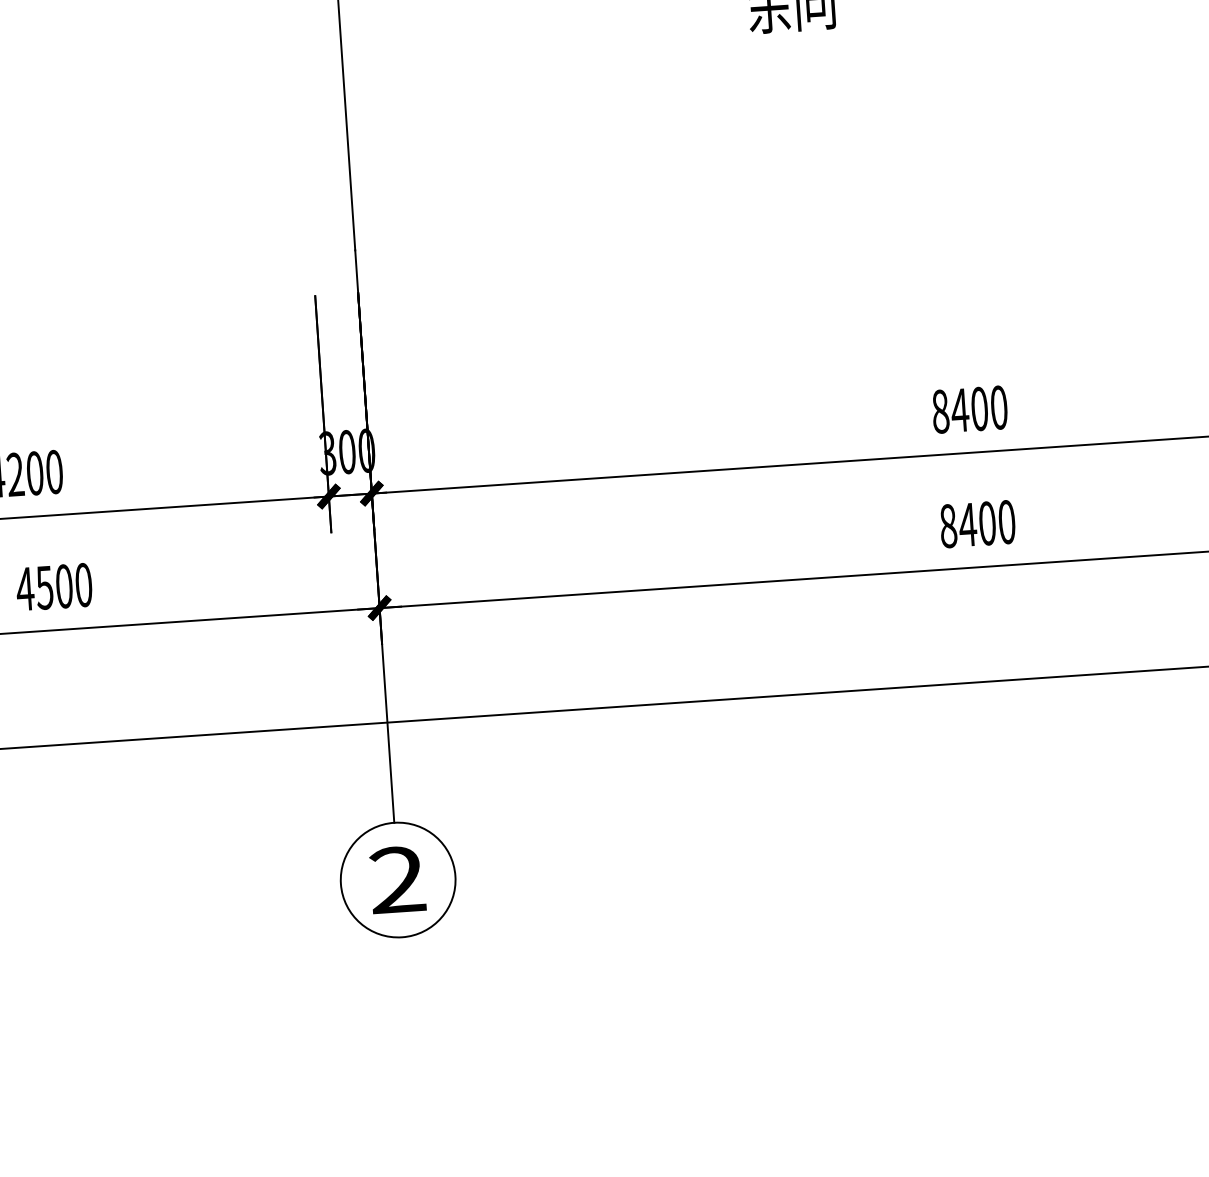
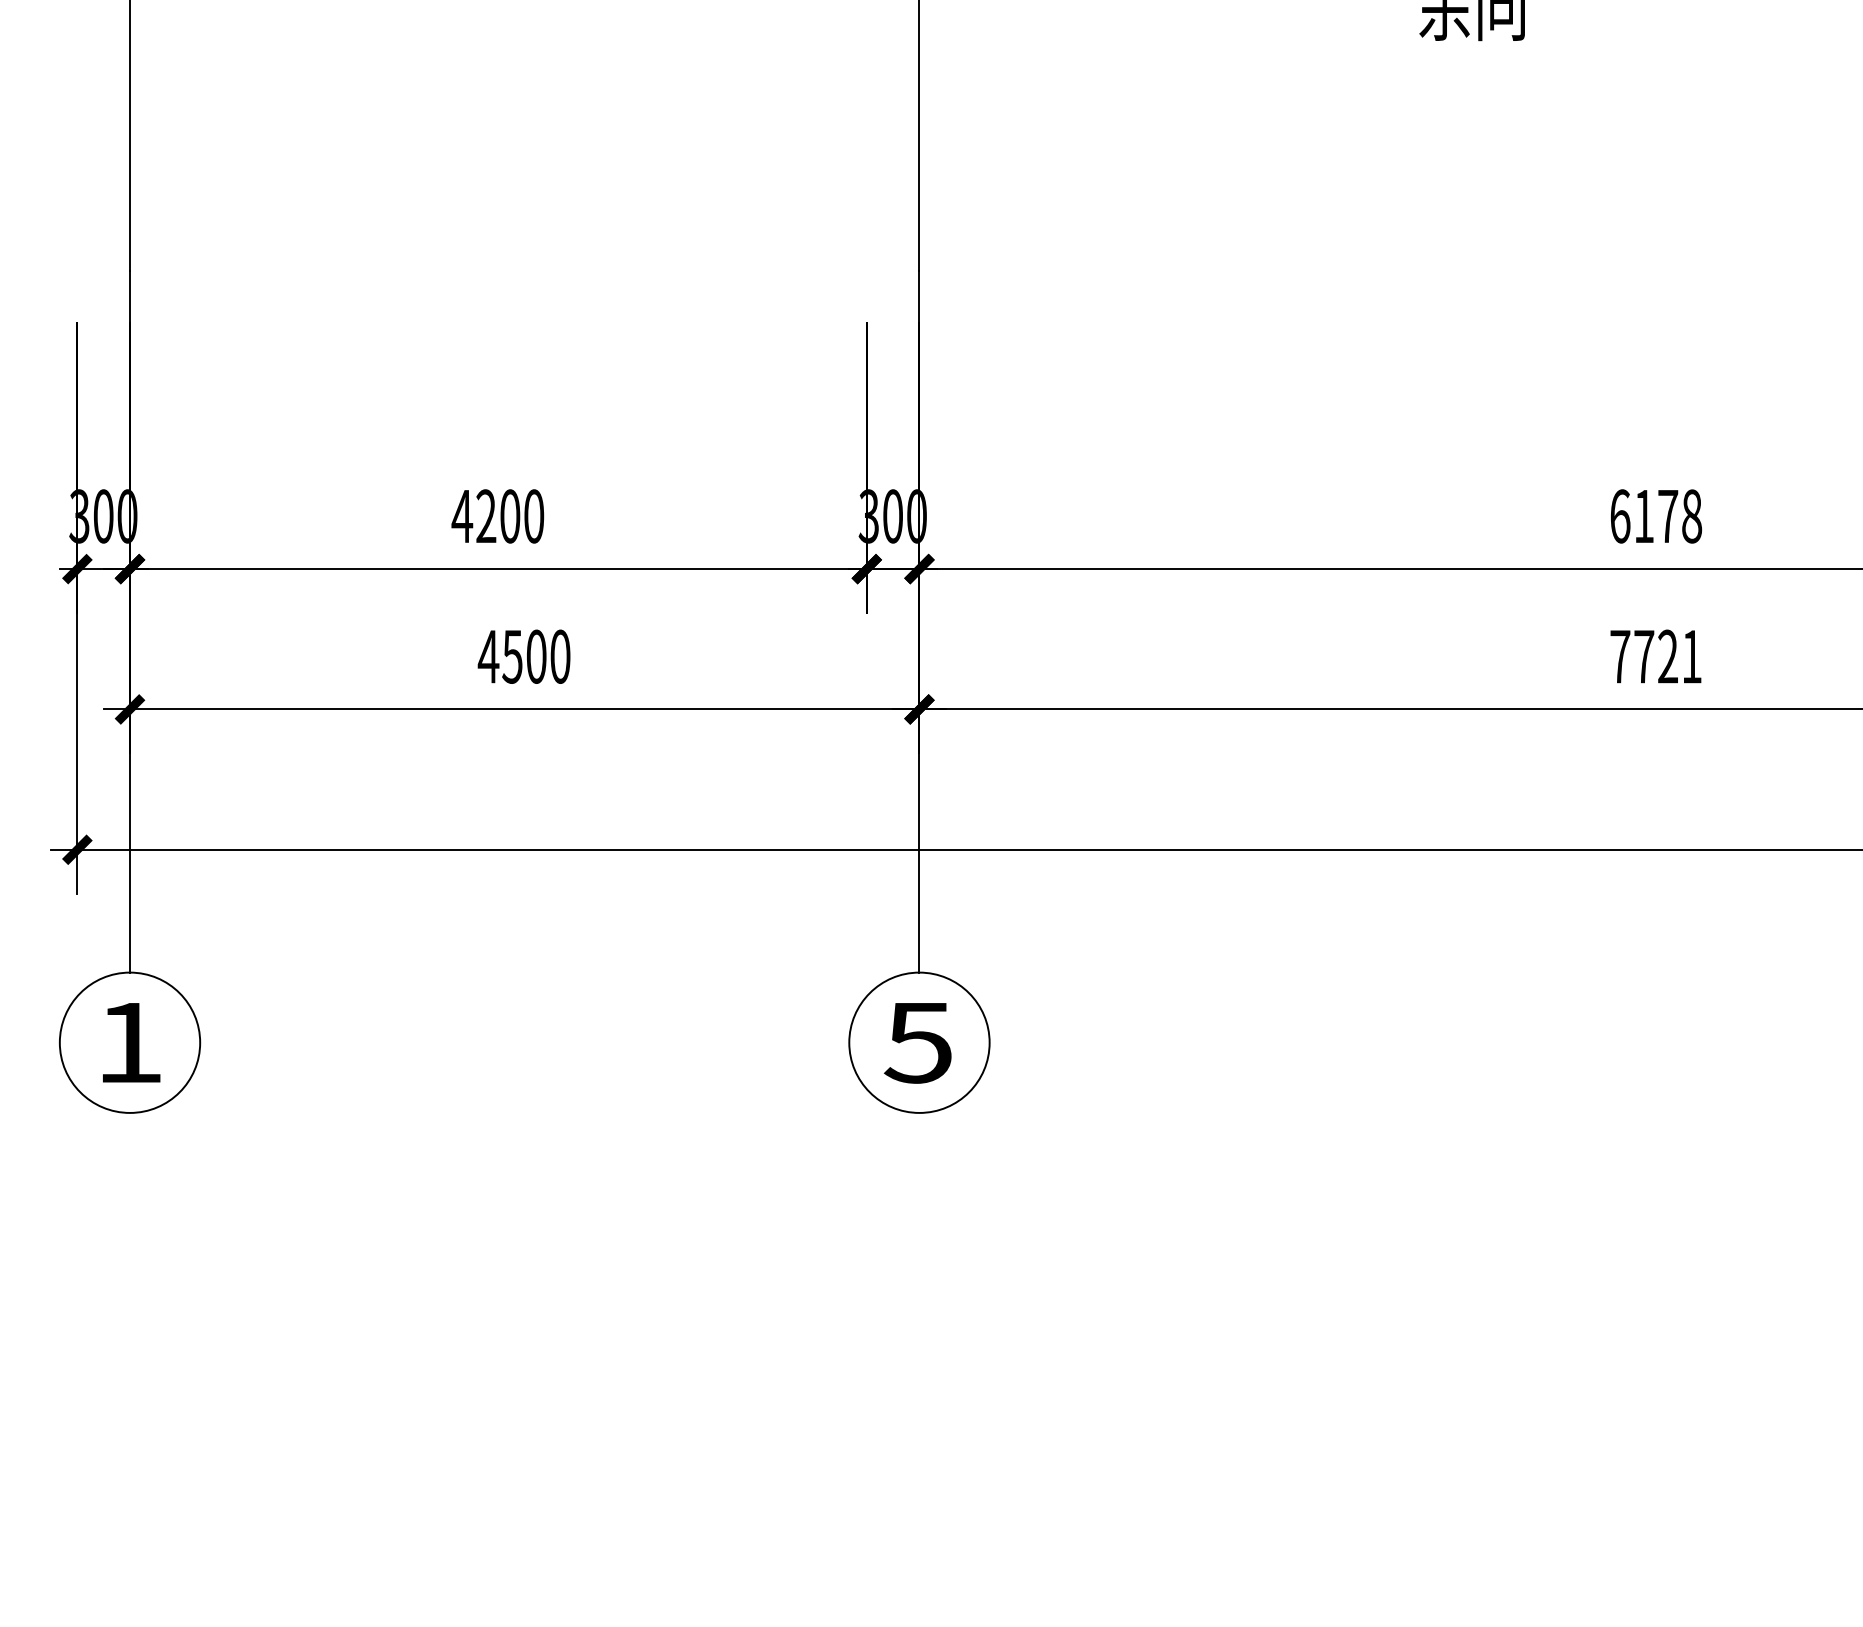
text: (970, 409) -> (1656, 516), 8400 -> 6178
text: (977, 523) -> (1655, 656), 8400 -> 7721
text: (396, 879) -> (917, 1042), 2 -> 5

